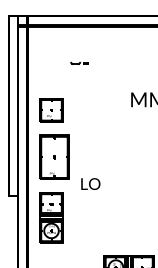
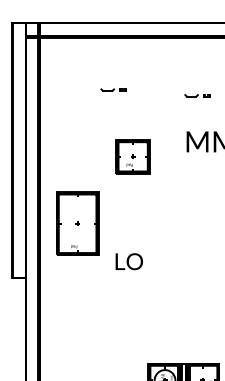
part: (138, 67) -> (197, 95), added
part: (51, 110) -> (133, 157), moved
part: (51, 217) -> (73, 309), removed

